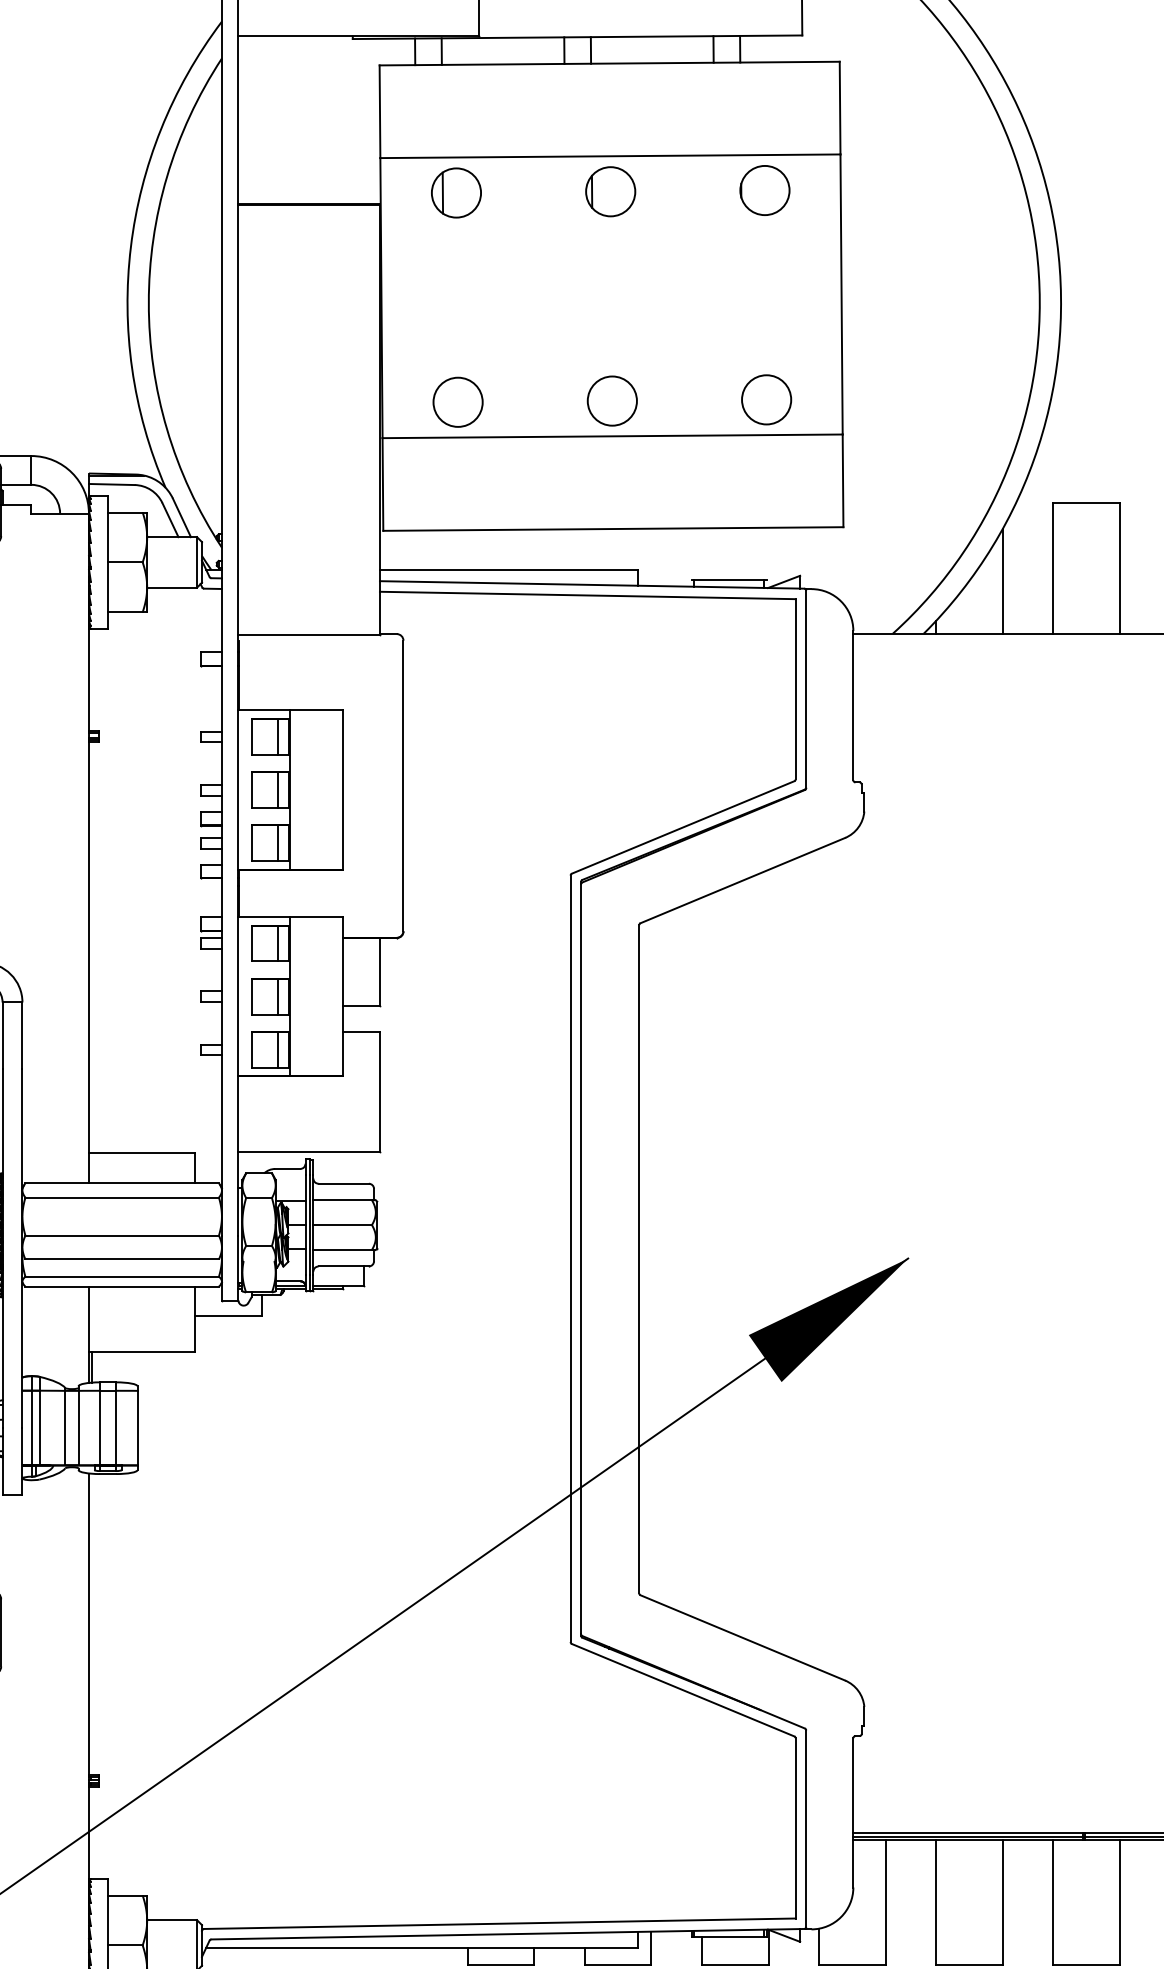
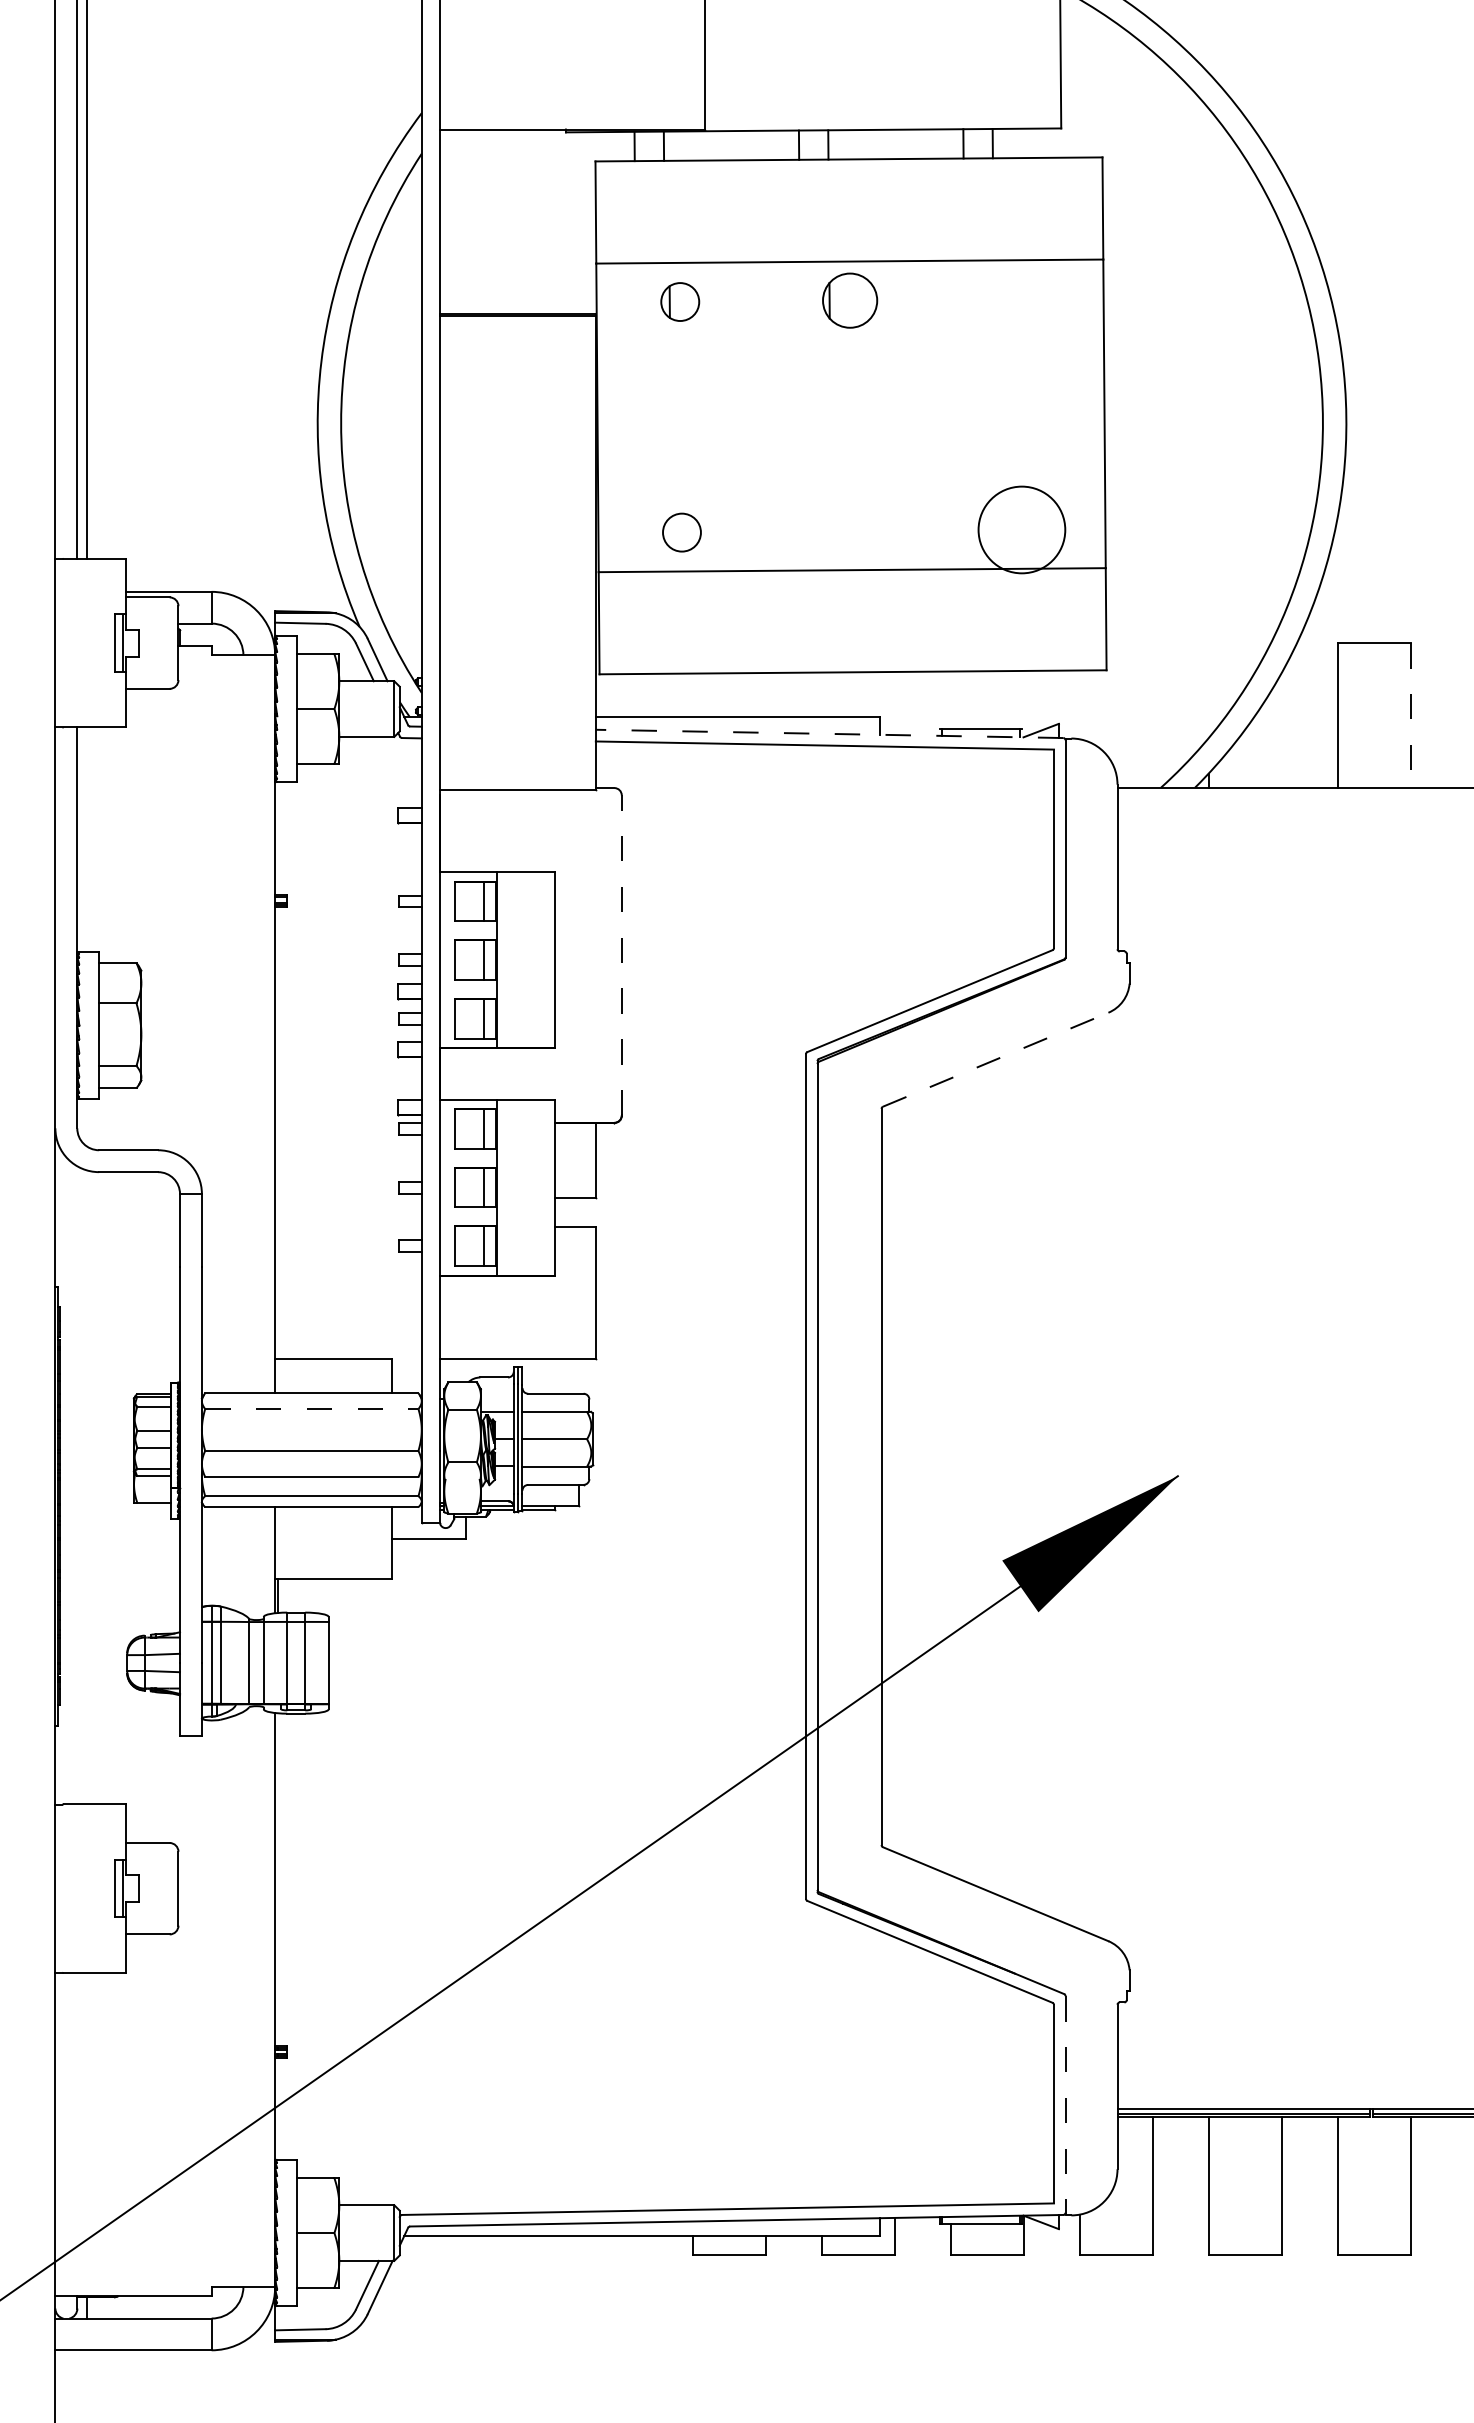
circle: (765, 190) -> (1020, 299), removed
part: (456, 192) -> (680, 301), size x0.7
circle: (766, 399) -> (1021, 529), size x1.6
circle: (611, 401) -> (851, 531), removed
circle: (457, 402) -> (681, 532), size x0.7
line: (1119, 568) -> (1410, 715), solid -> dashed
line: (1002, 580) -> (1281, 729), removed
line: (591, 584) -> (829, 733), solid -> dashed
line: (403, 785) -> (621, 954), solid -> dashed
line: (743, 880) -> (996, 1059), solid -> dashed
line: (121, 1198) -> (311, 1409), solid -> dashed
line: (806, 1829) -> (1065, 2105), solid -> dashed

